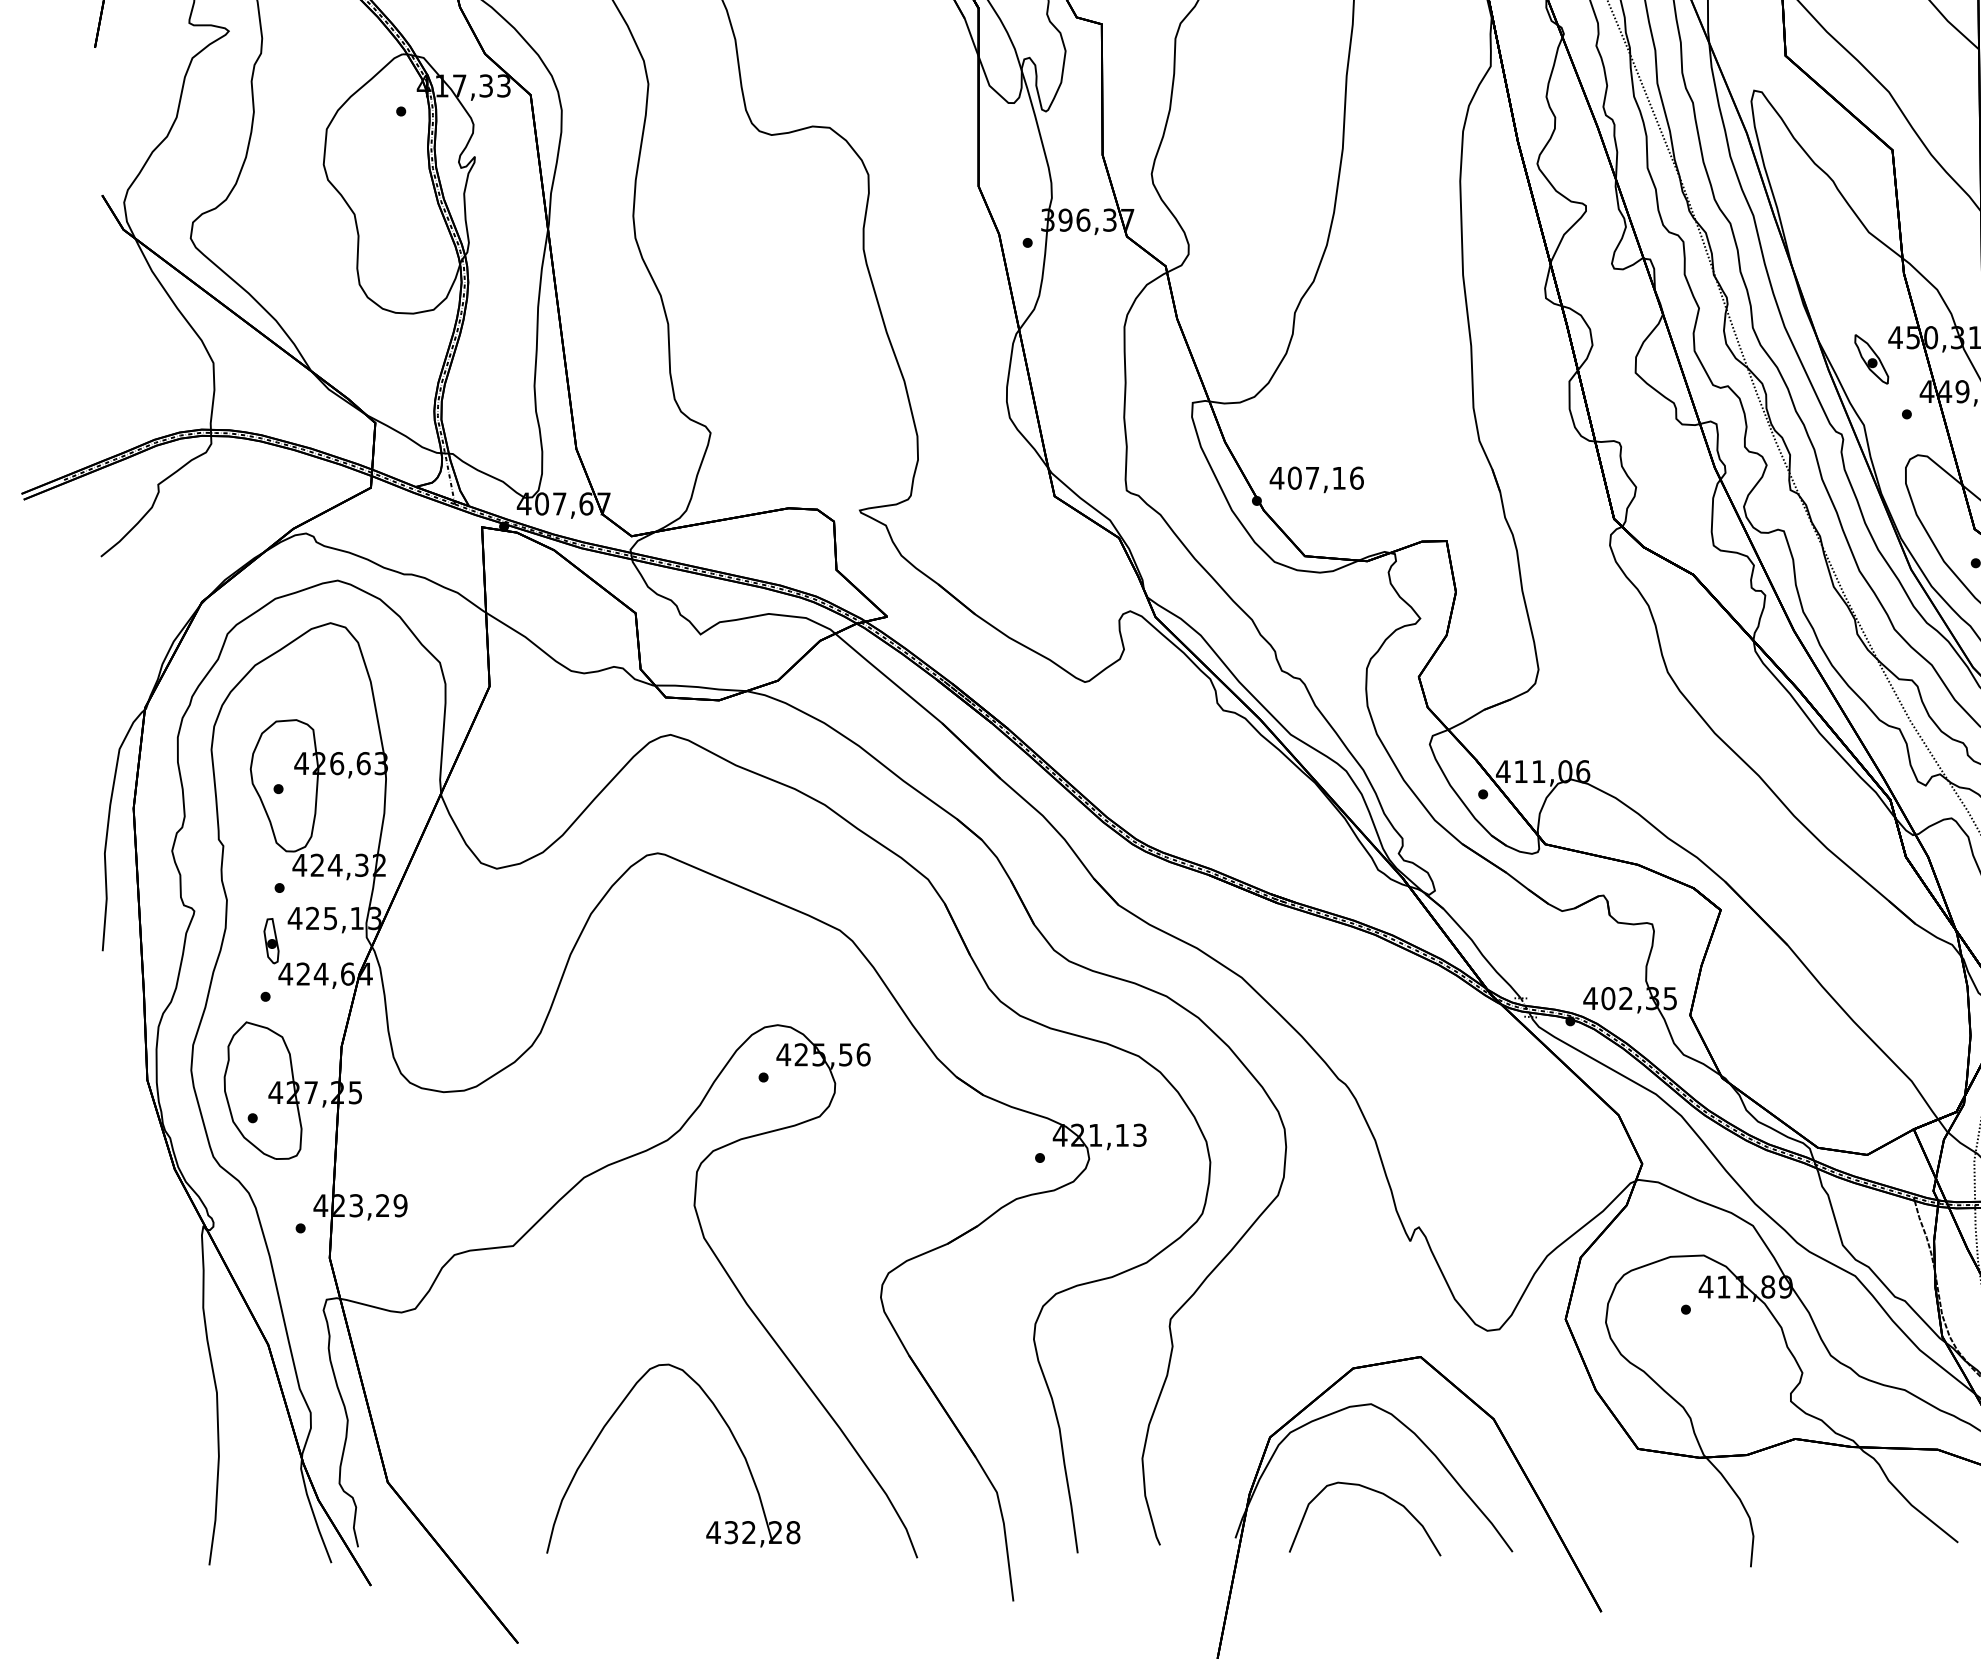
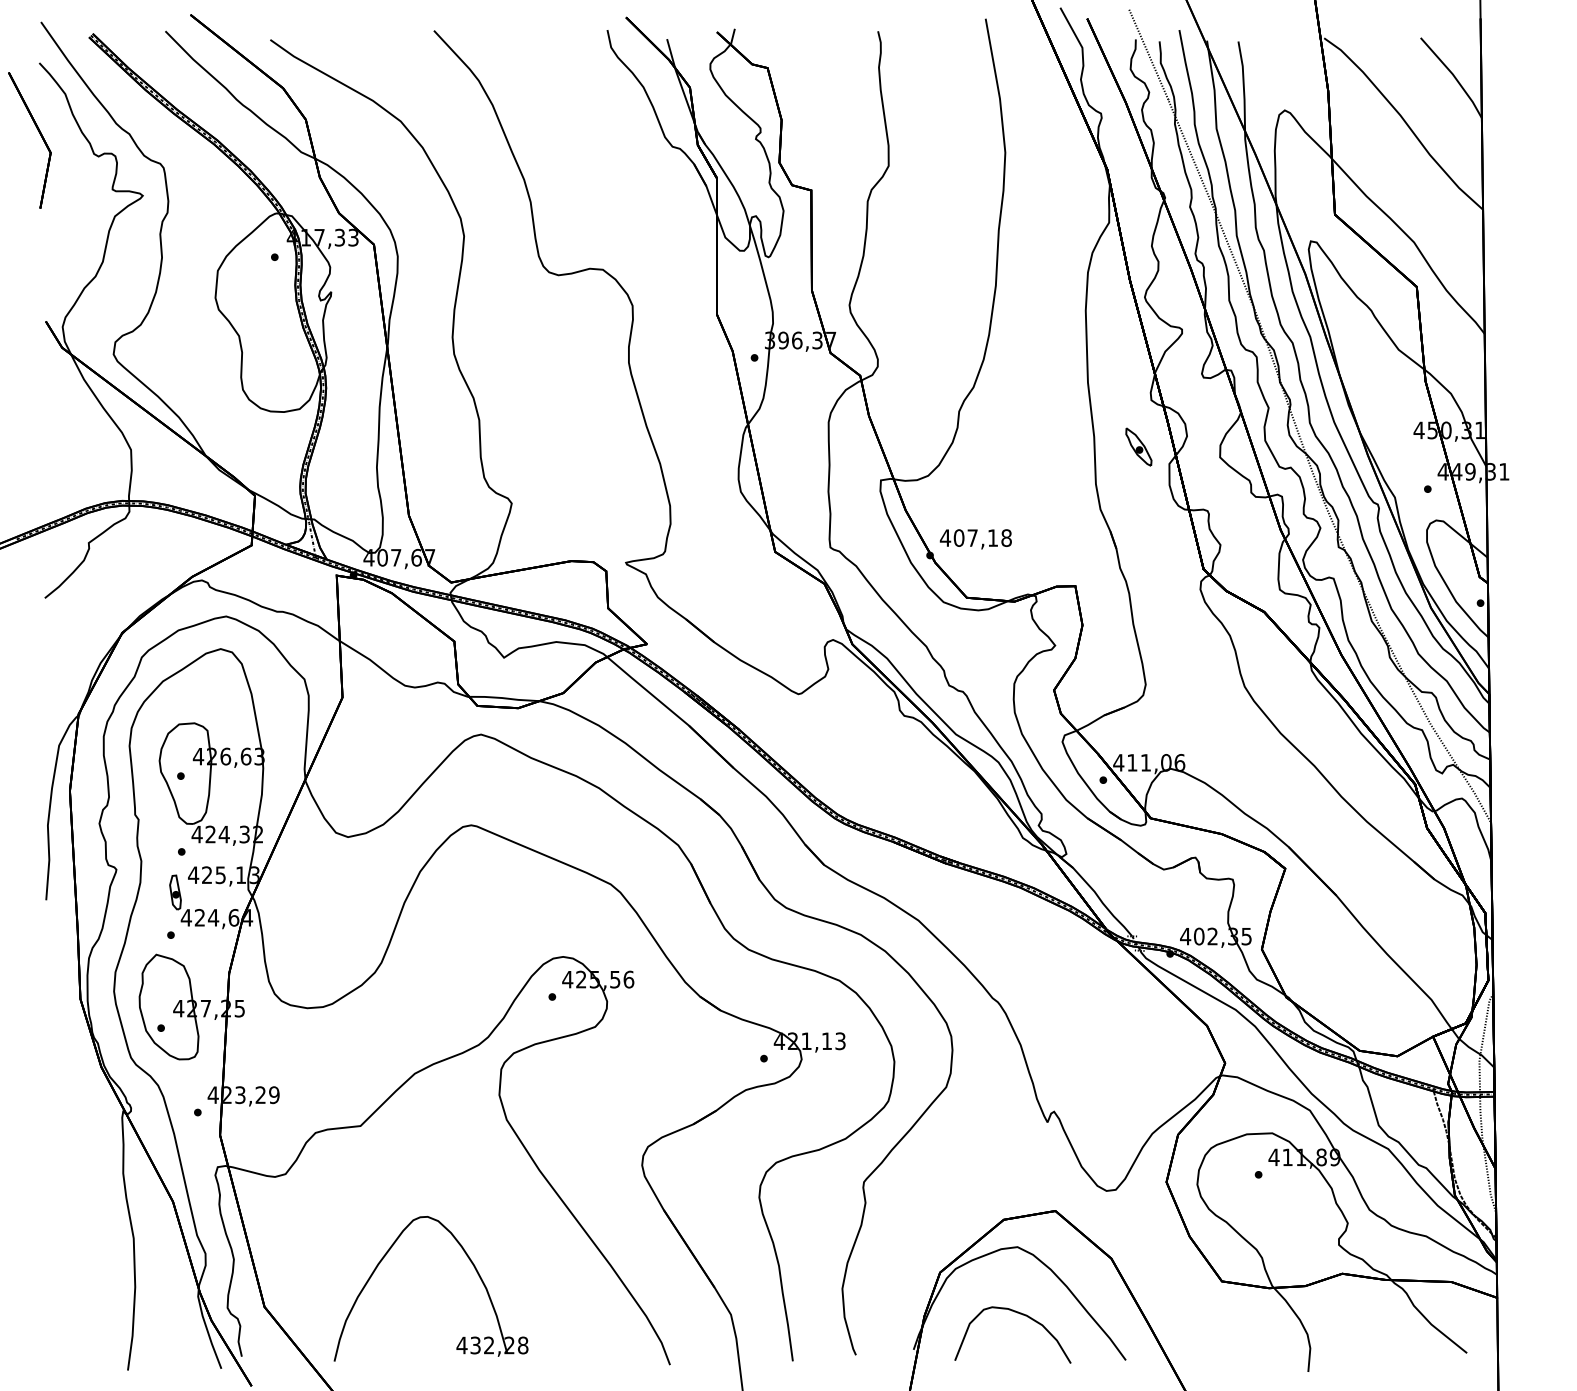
part: (1871, 358) -> (1138, 446), moved
text: (1356, 477) -> (1006, 537), 407,16 -> 407,18
part: (723, 1421) -> (469, 1260), moved

